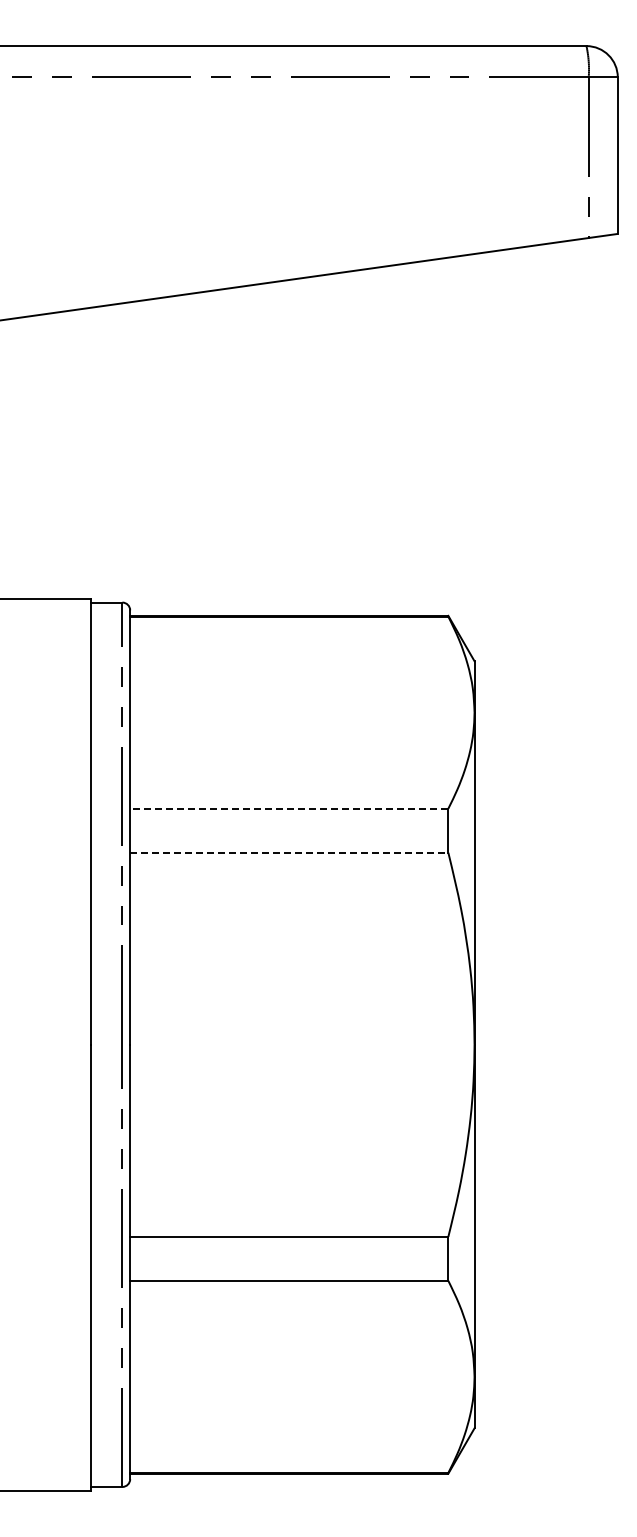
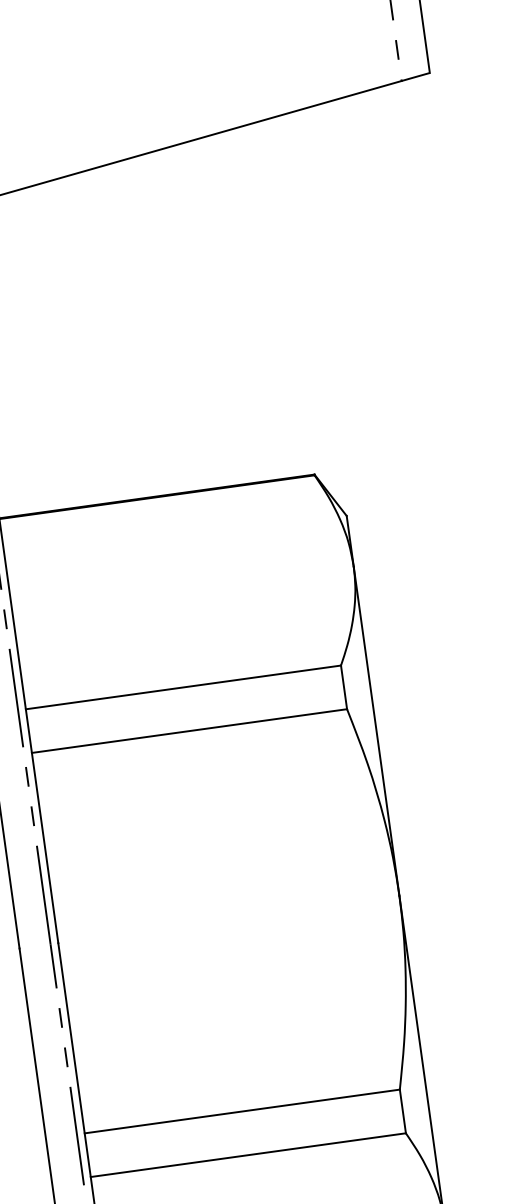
line: (288, 808) -> (182, 687), dashed -> solid
line: (289, 852) -> (189, 730), dashed -> solid

